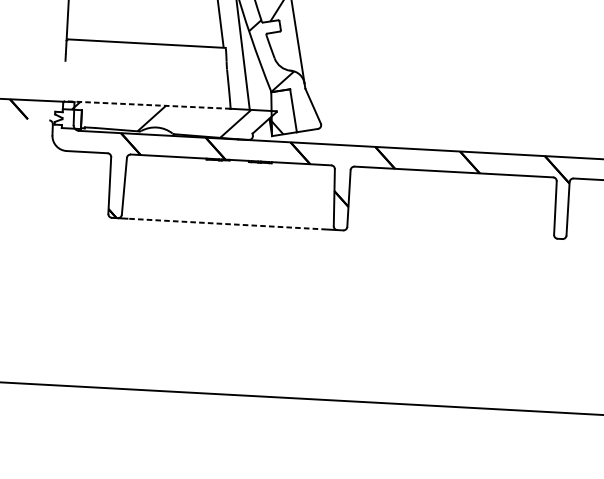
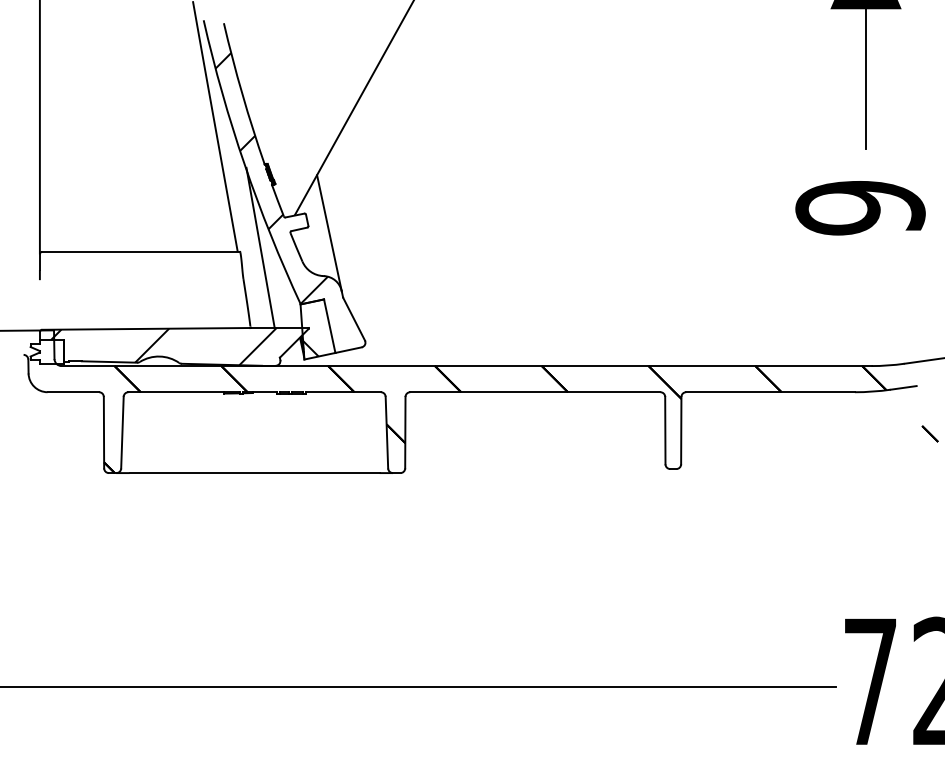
line: (147, 104) -> (145, 328), dashed -> solid
line: (227, 224) -> (254, 473), dashed -> solid

